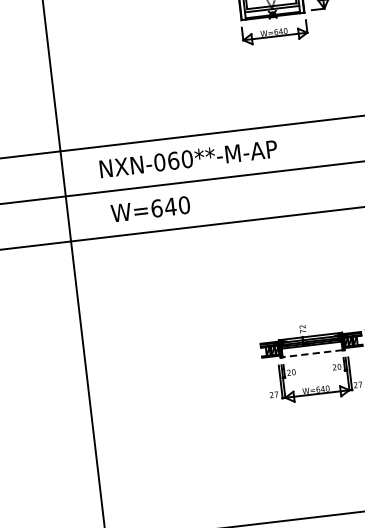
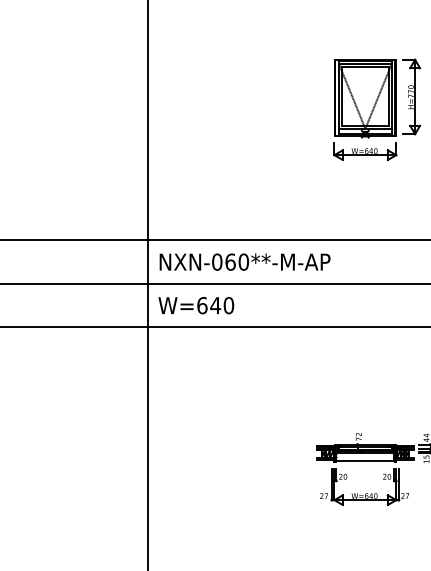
text: (187, 158) -> (244, 261), moved
text: (150, 209) -> (196, 305), moved
line: (312, 353) -> (365, 461), dashed -> solid

